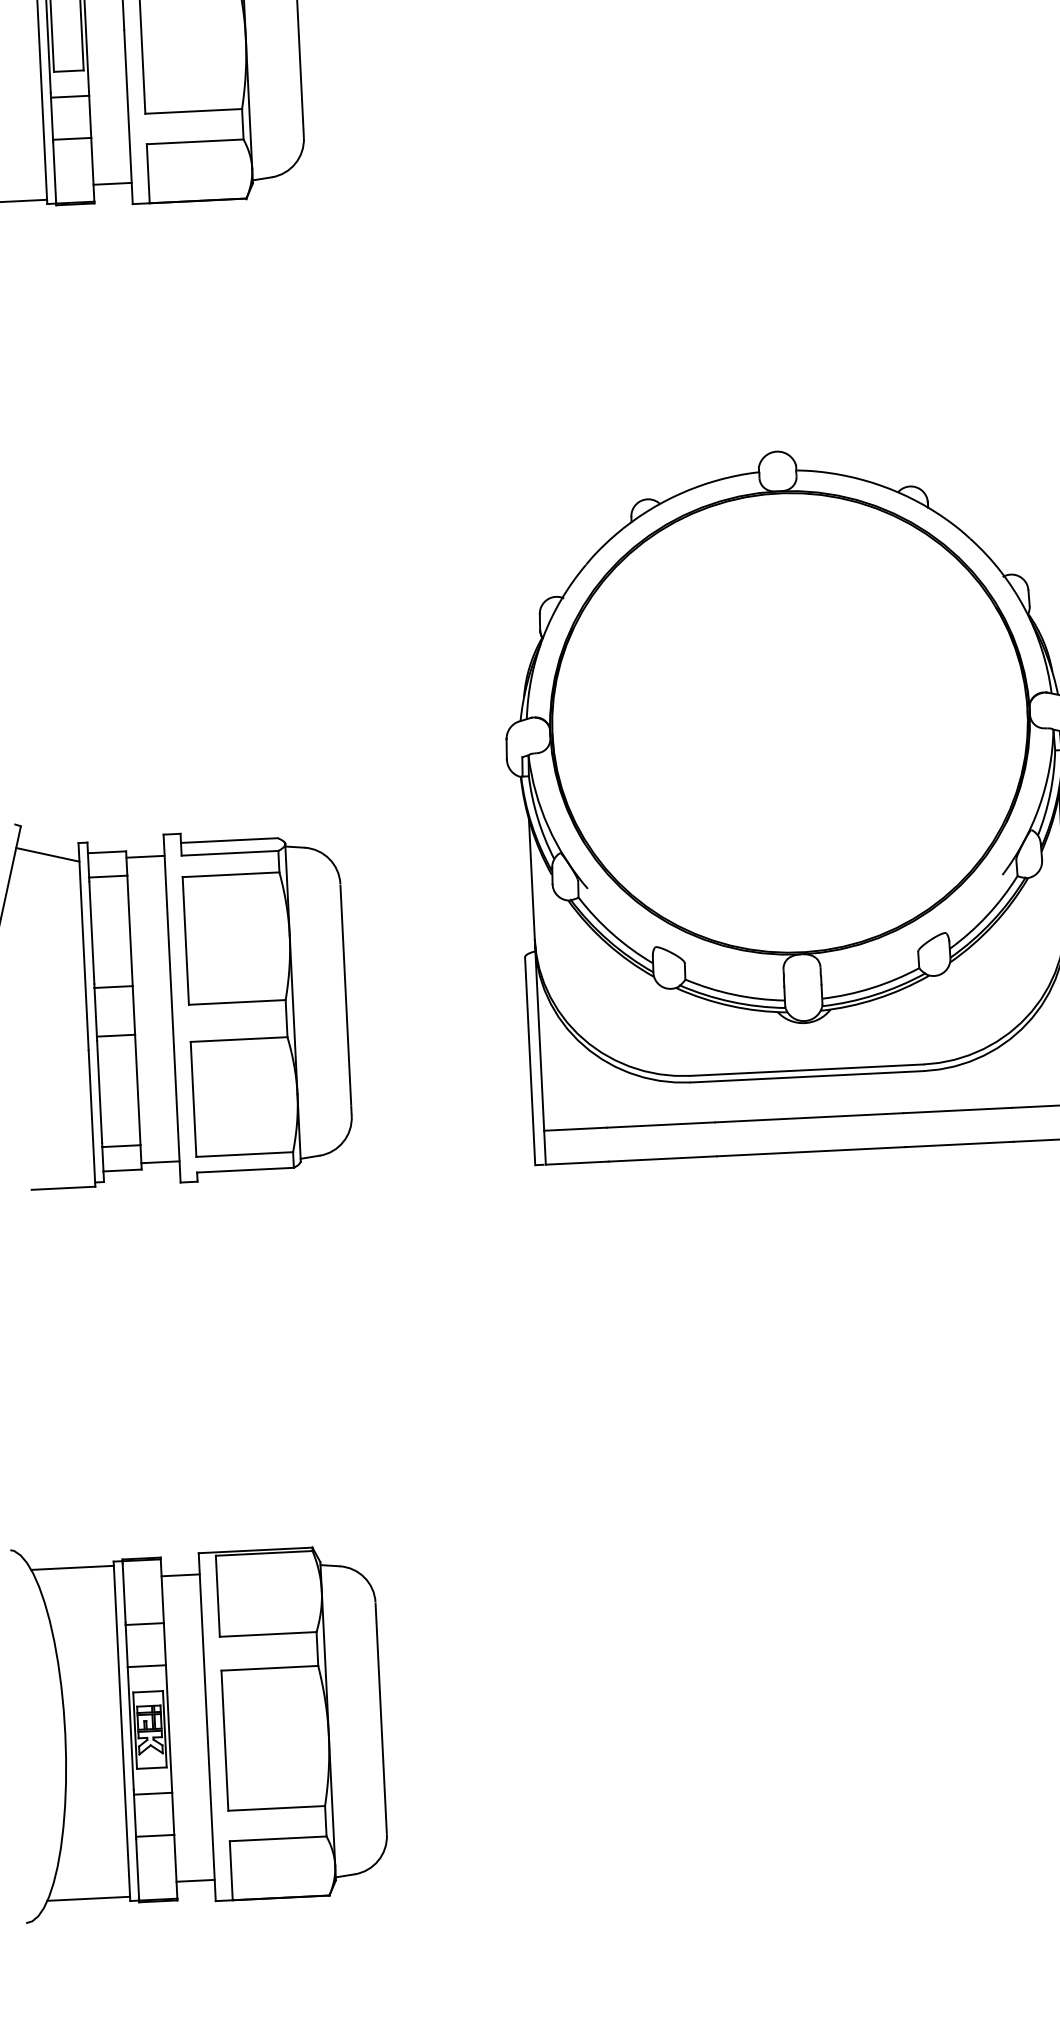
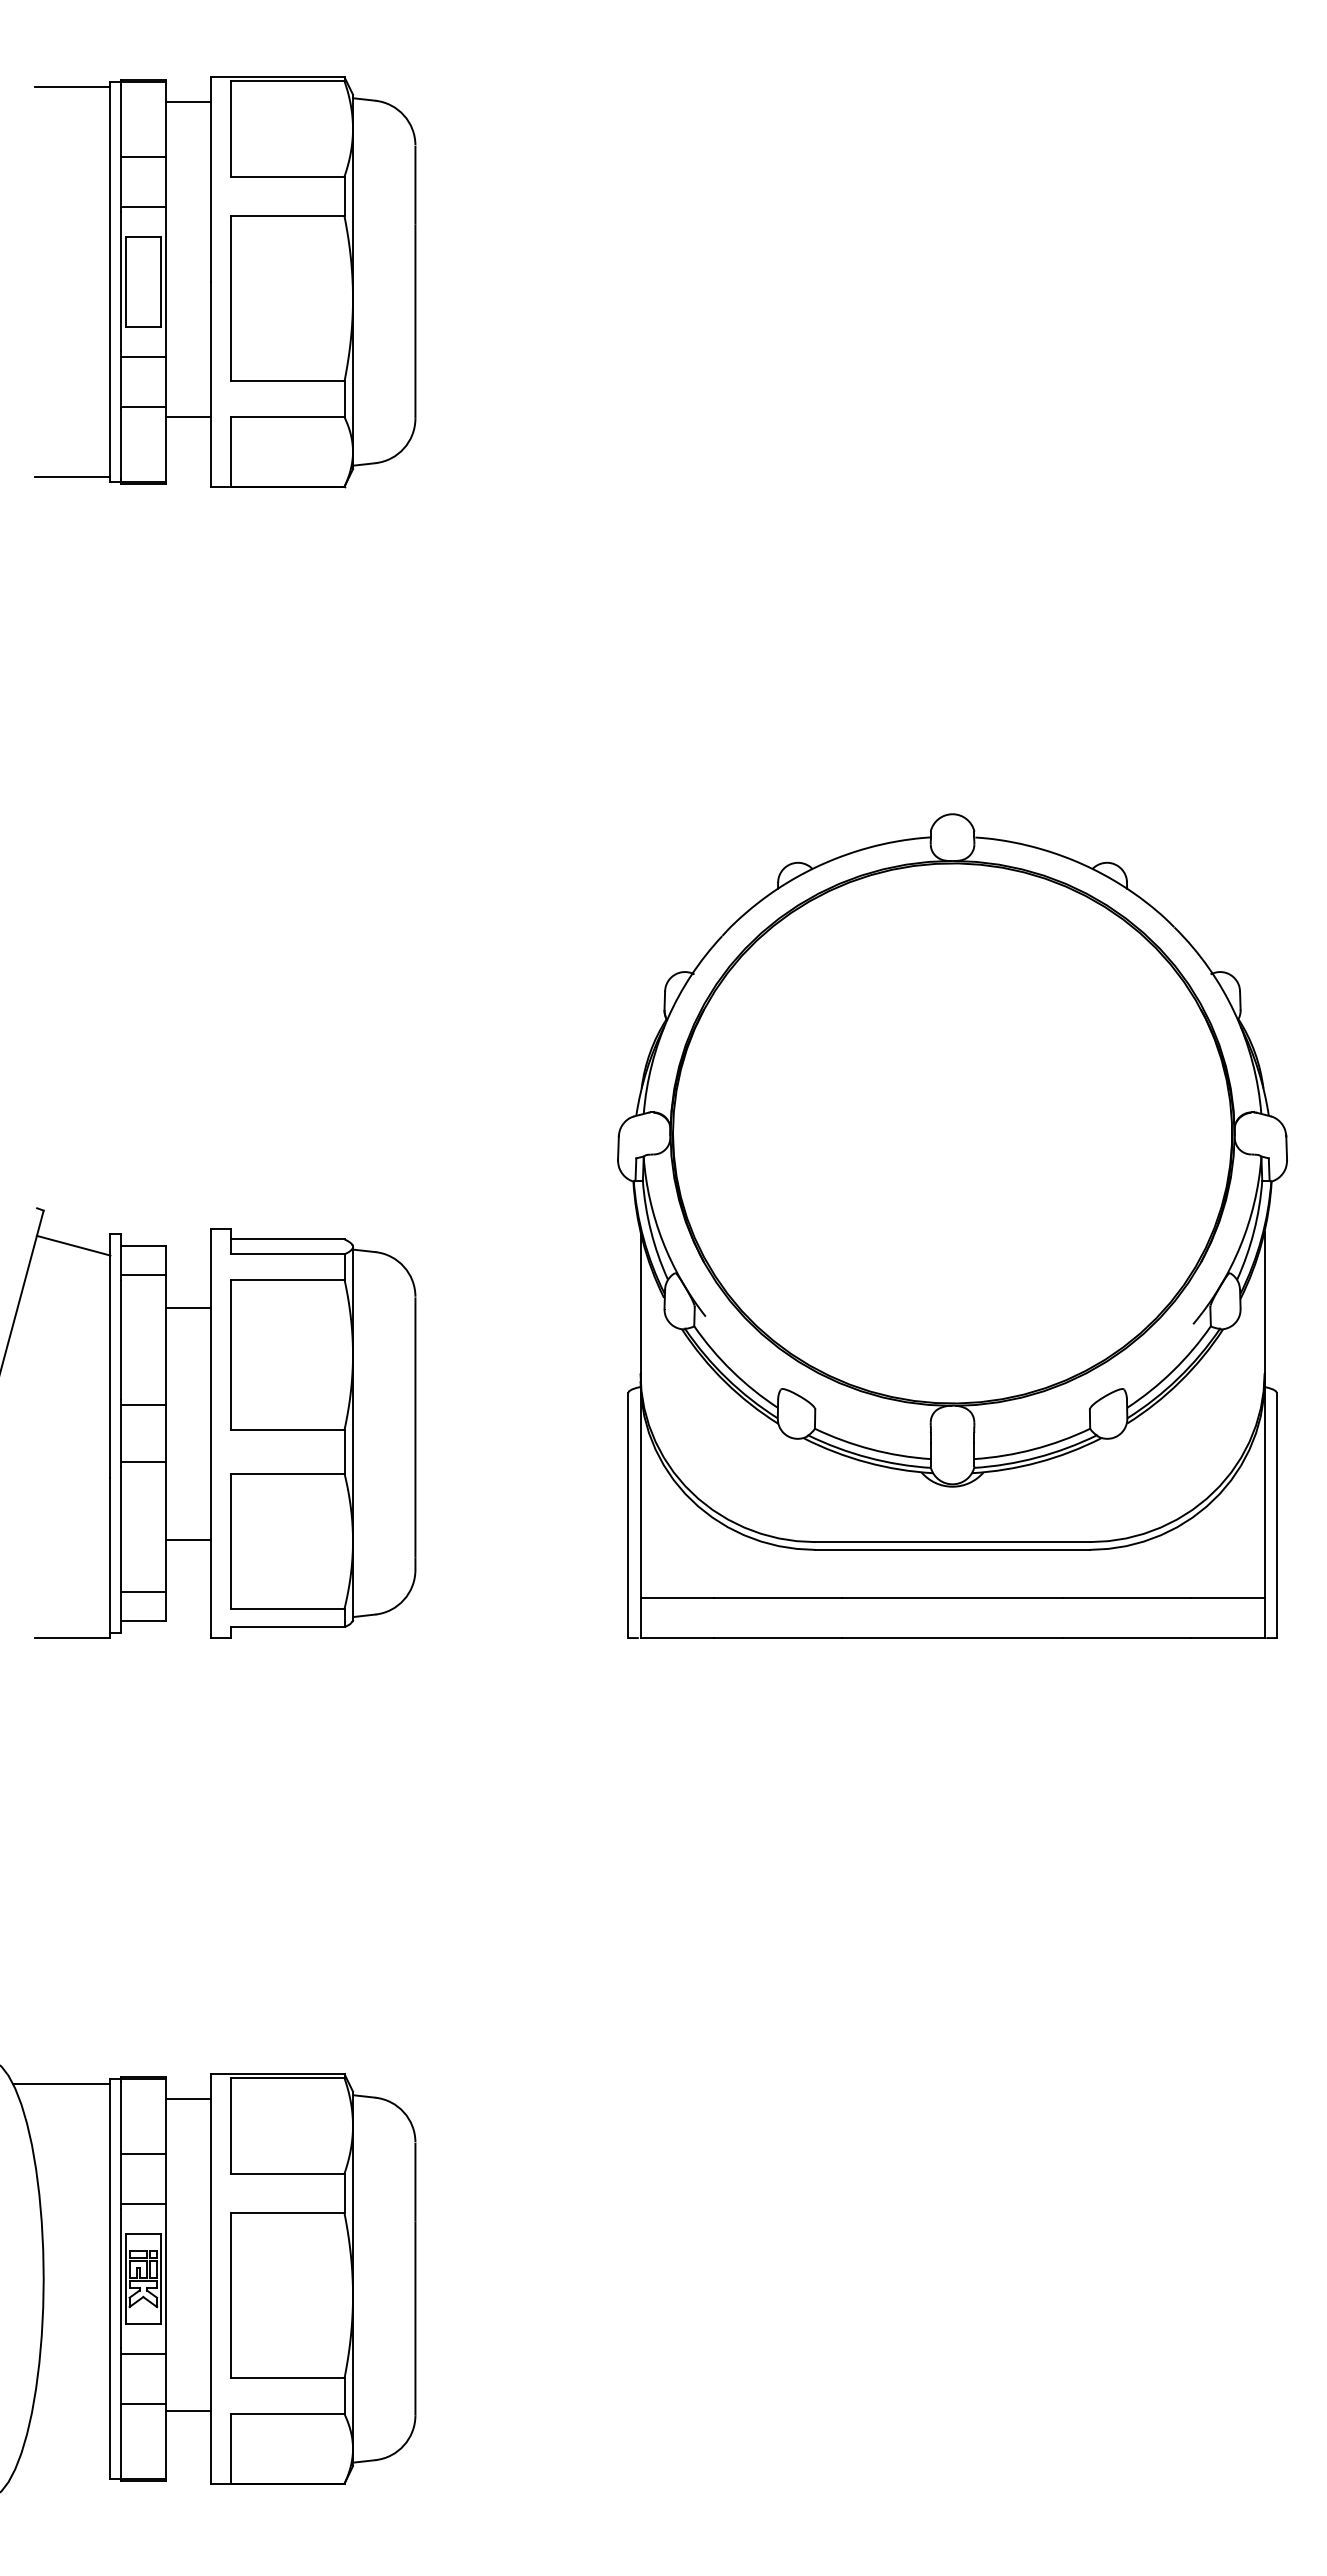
line: (111, 183) -> (187, 416), moved
line: (144, 856) -> (187, 1307), moved
line: (159, 1162) -> (187, 1540), moved
line: (194, 1880) -> (187, 2410), moved
line: (88, 1898) -> (61, 2473), removed

